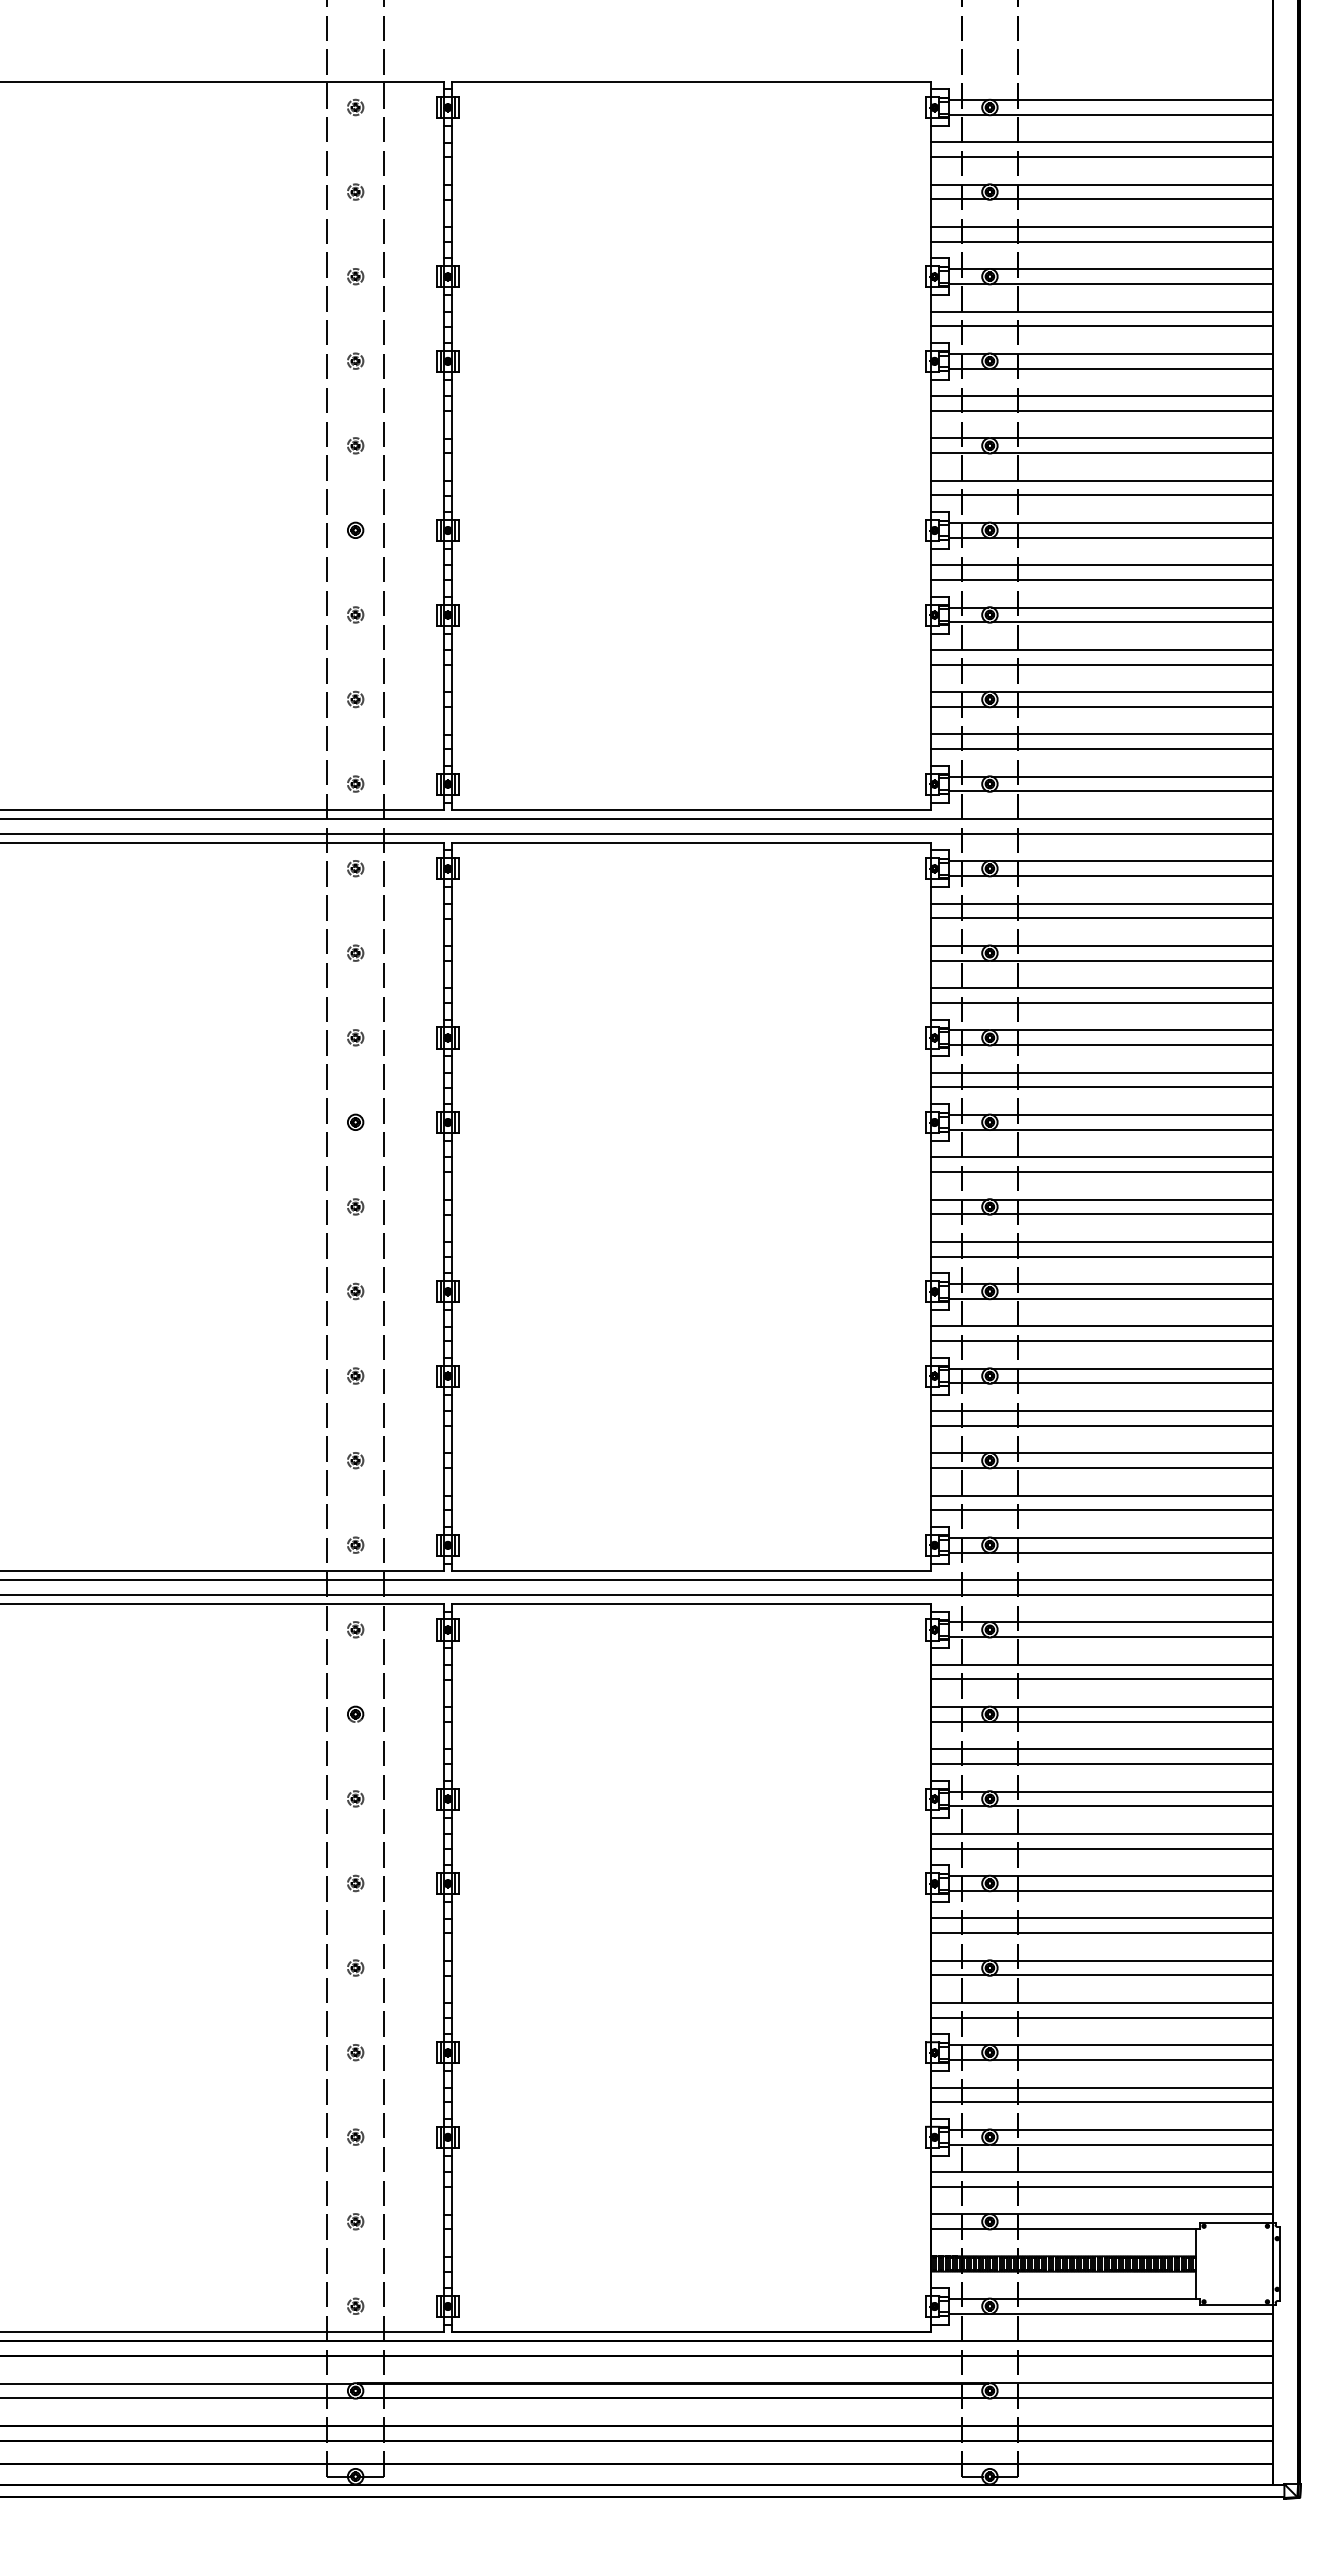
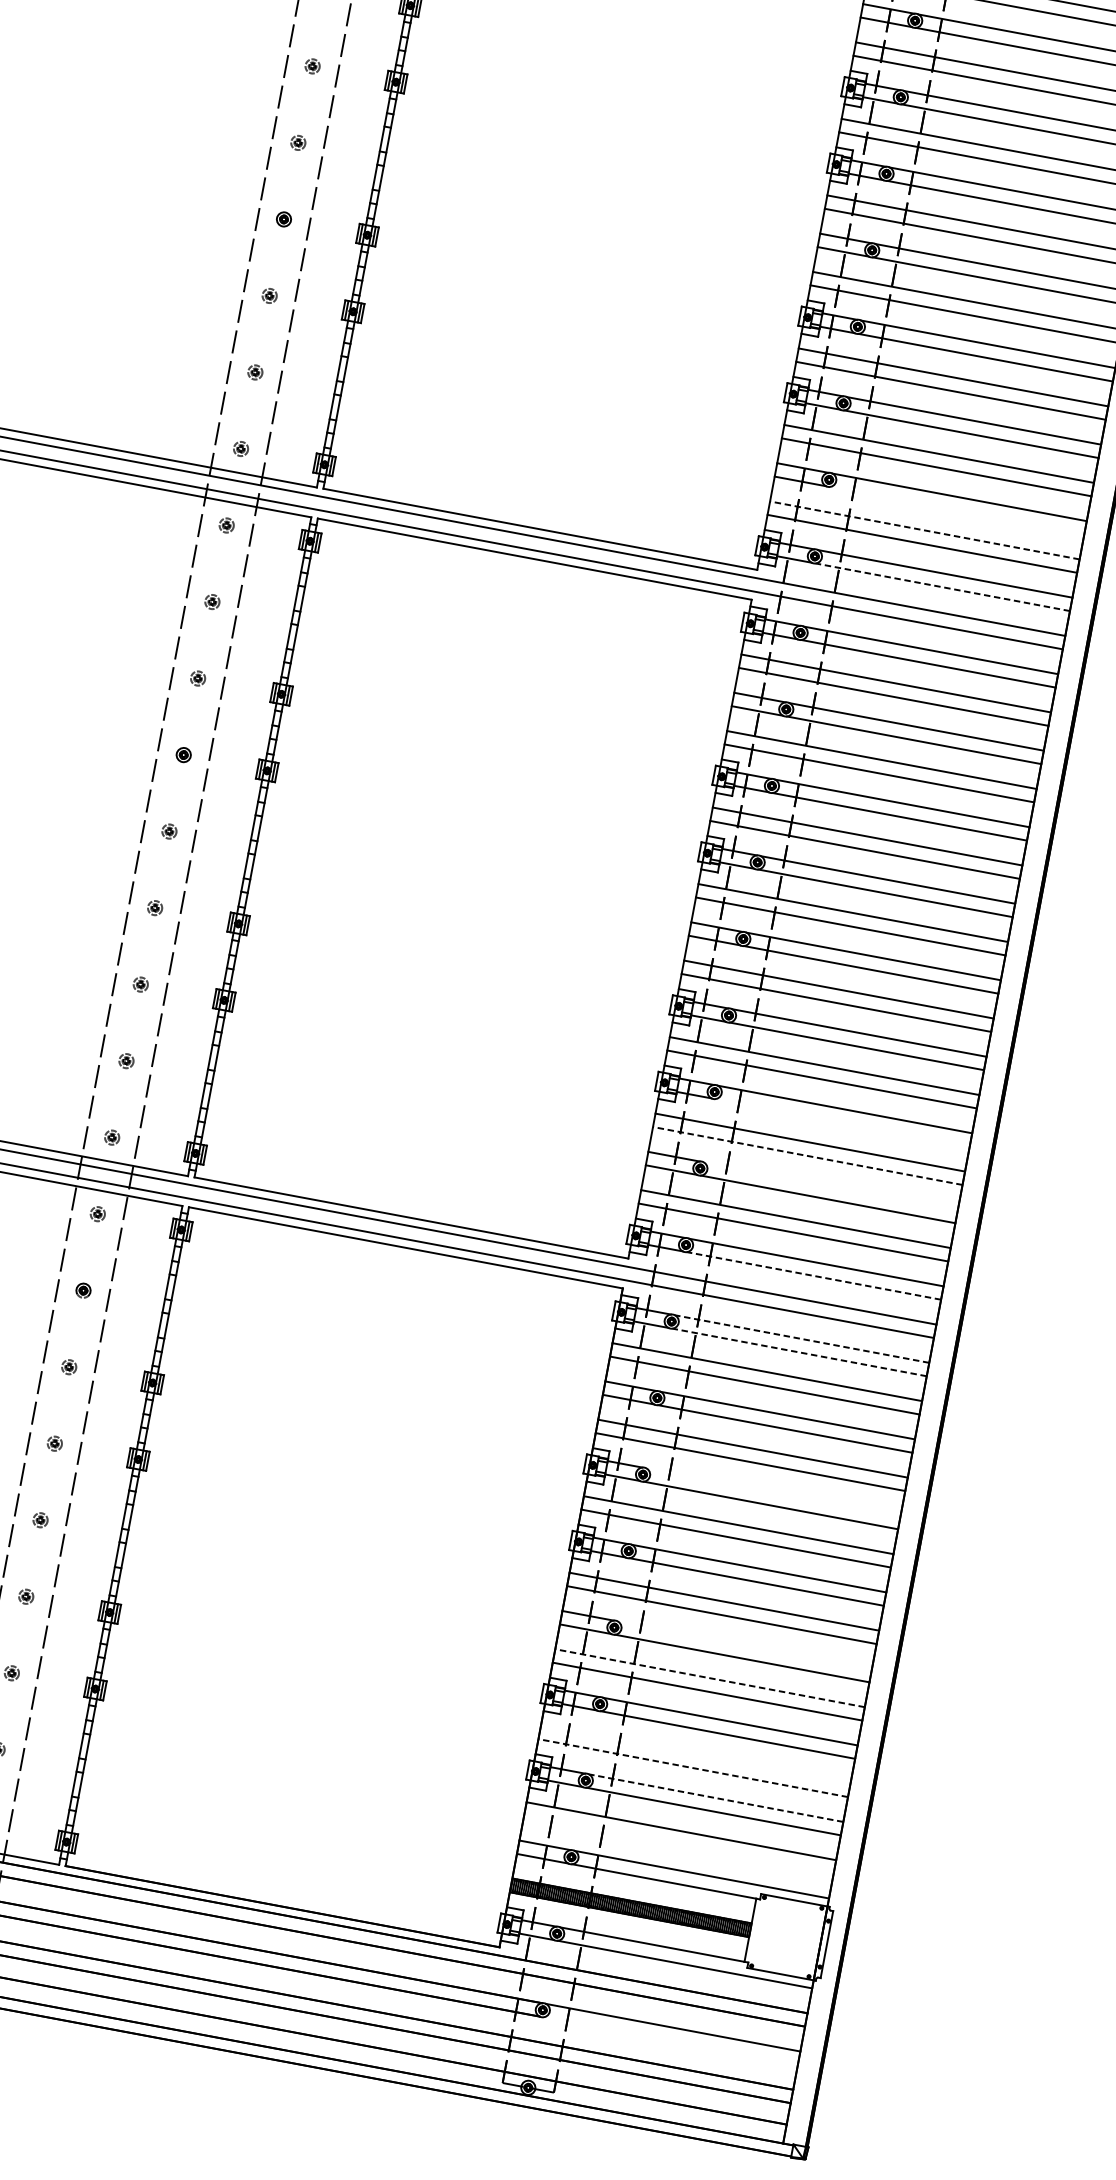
line: (1132, 706) -> (957, 510), removed
line: (1101, 734) -> (924, 530), solid -> dashed
line: (1132, 791) -> (942, 587), solid -> dashed
line: (1132, 1383) -> (842, 1122), removed
line: (1101, 1425) -> (807, 1155), solid -> dashed
line: (1132, 1453) -> (830, 1186), removed
line: (1132, 1552) -> (813, 1275), solid -> dashed
line: (1132, 1622) -> (801, 1339), solid -> dashed
line: (1132, 1637) -> (799, 1352), solid -> dashed
line: (1132, 1791) -> (773, 1492), removed
line: (1132, 1960) -> (744, 1644), removed
line: (1101, 2002) -> (709, 1677), solid -> dashed
line: (1102, 2087) -> (696, 1754), removed
line: (1101, 2102) -> (692, 1768), solid -> dashed
line: (1132, 2129) -> (716, 1797), solid -> dashed
line: (1102, 2186) -> (679, 1844), removed
line: (1132, 2398) -> (670, 2041), removed

